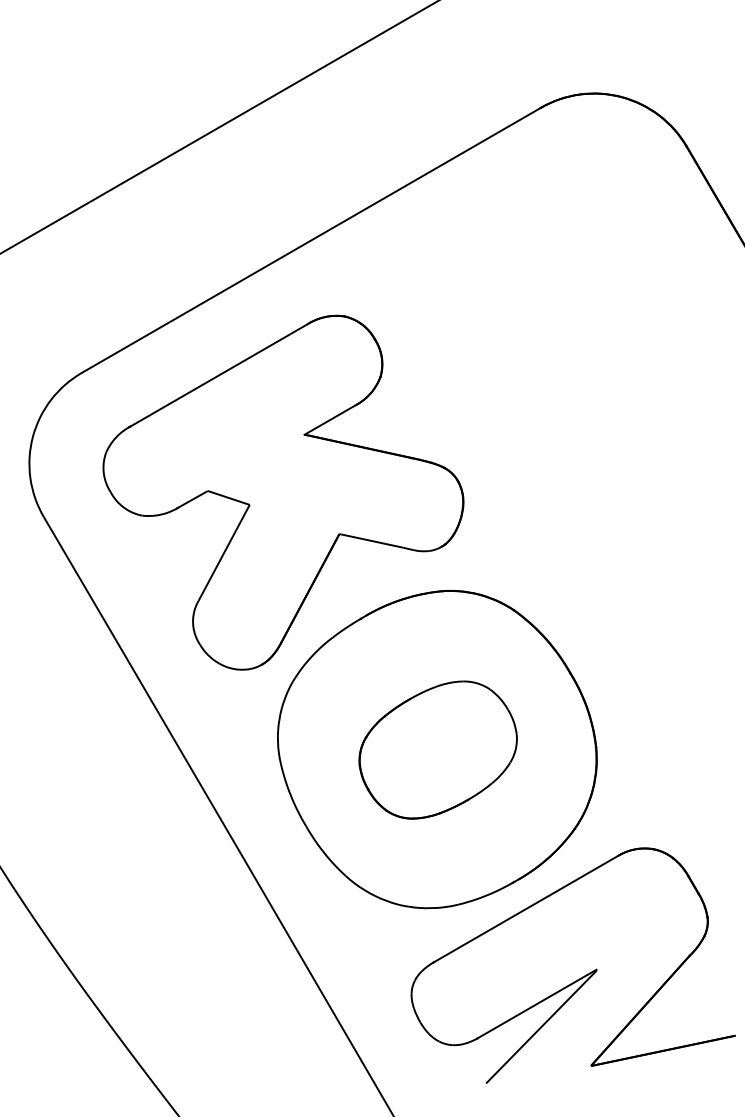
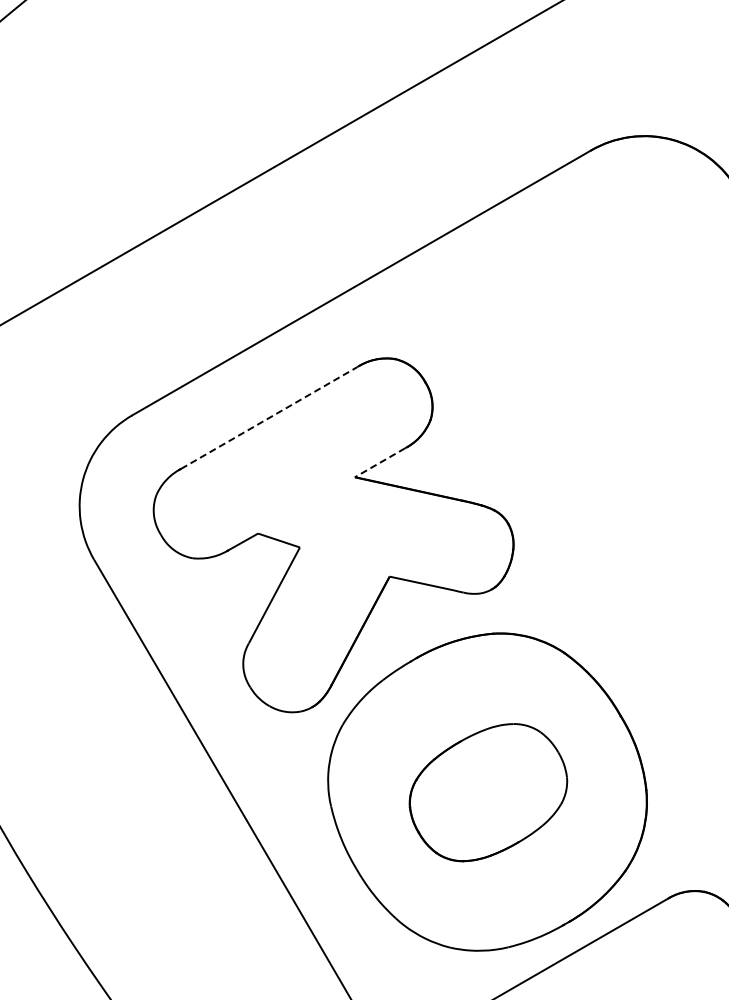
line: (219, 375) -> (269, 418), solid -> dashed
line: (329, 420) -> (379, 463), solid -> dashed

